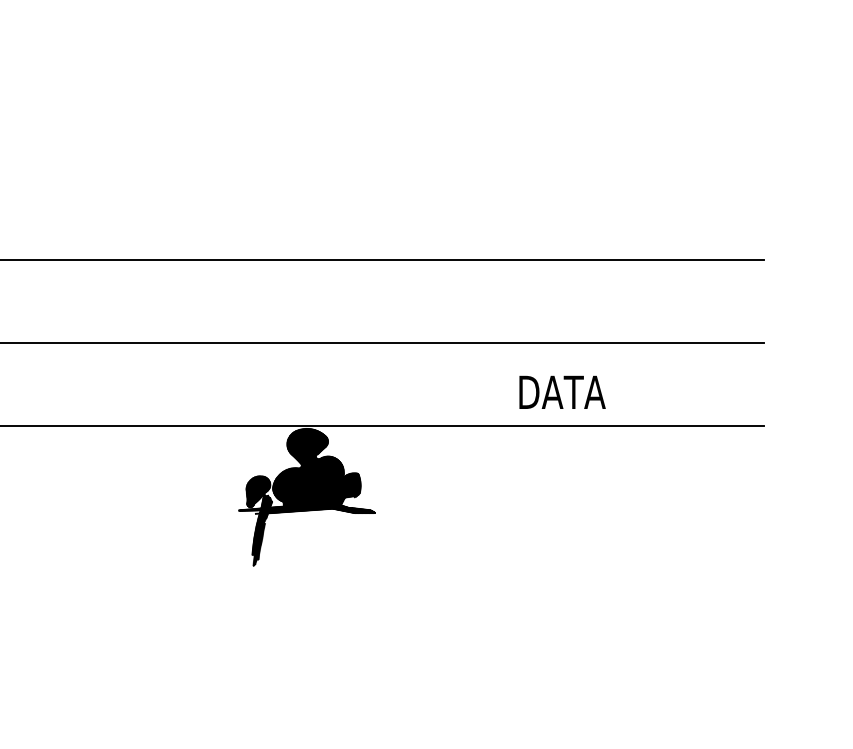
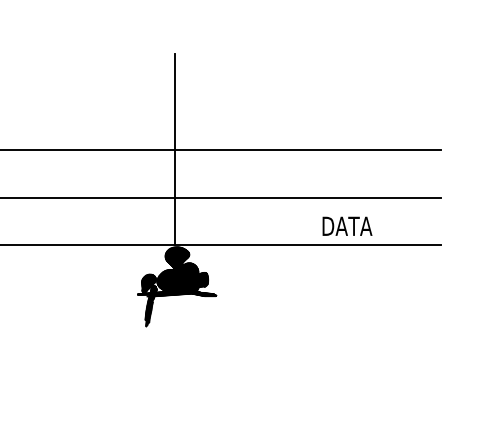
line: (302, 259) -> (174, 149), added
text: (562, 390) -> (347, 225), moved

